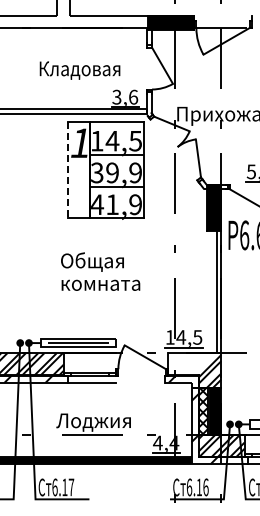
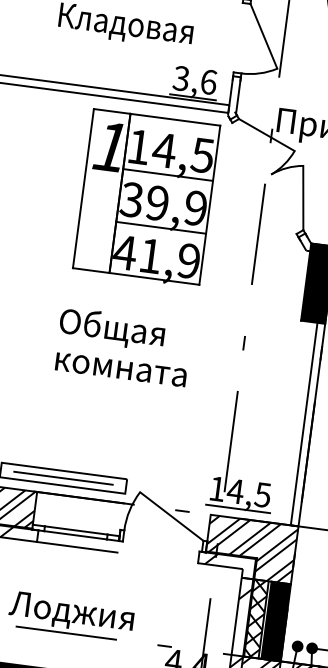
line: (67, 170) -> (83, 189), dashed -> solid
text: (100, 271) -> (123, 346), moved
hatch: (189, 364) -> (243, 538), added

